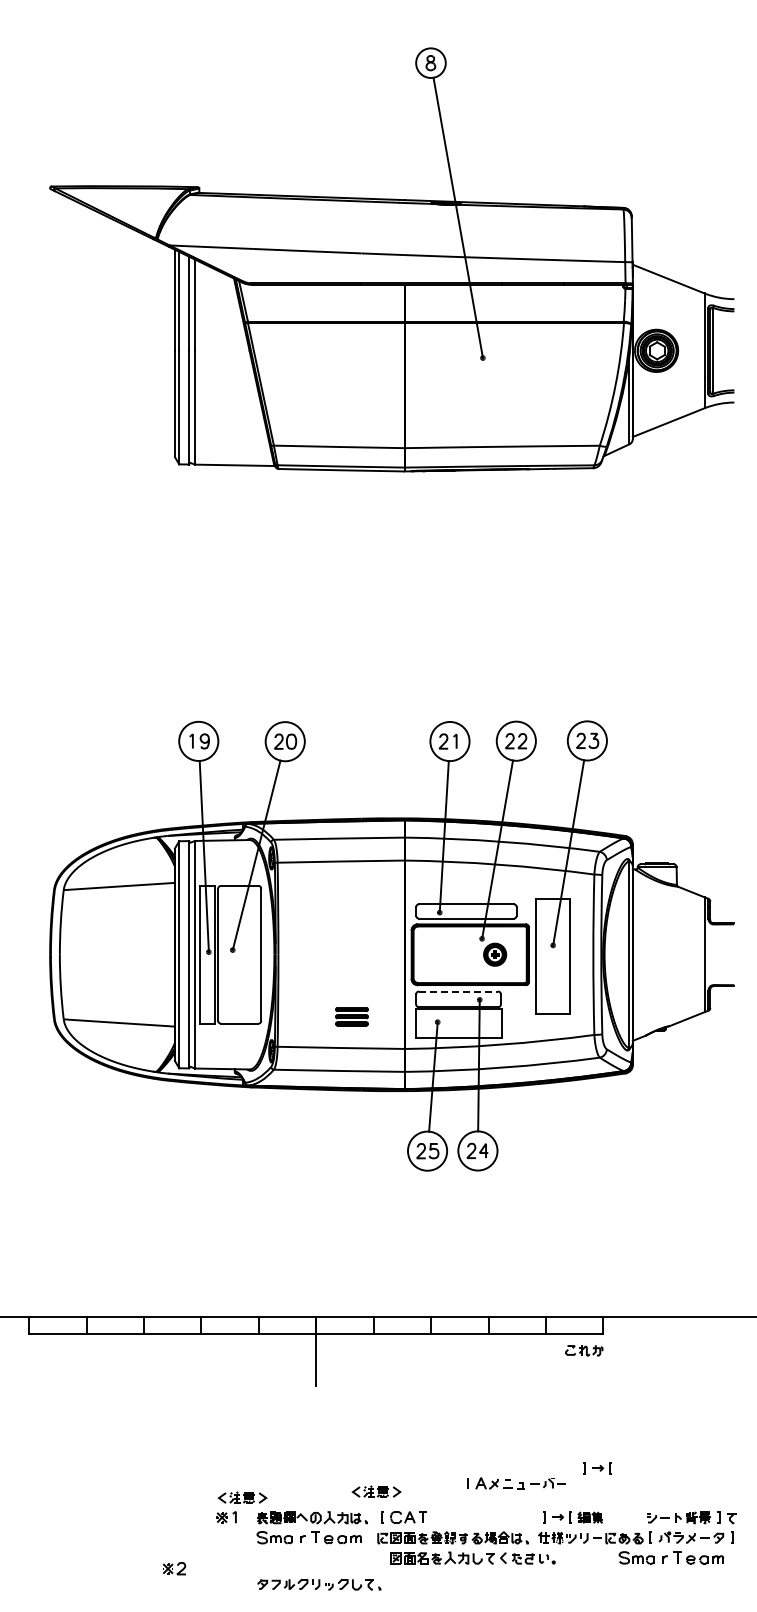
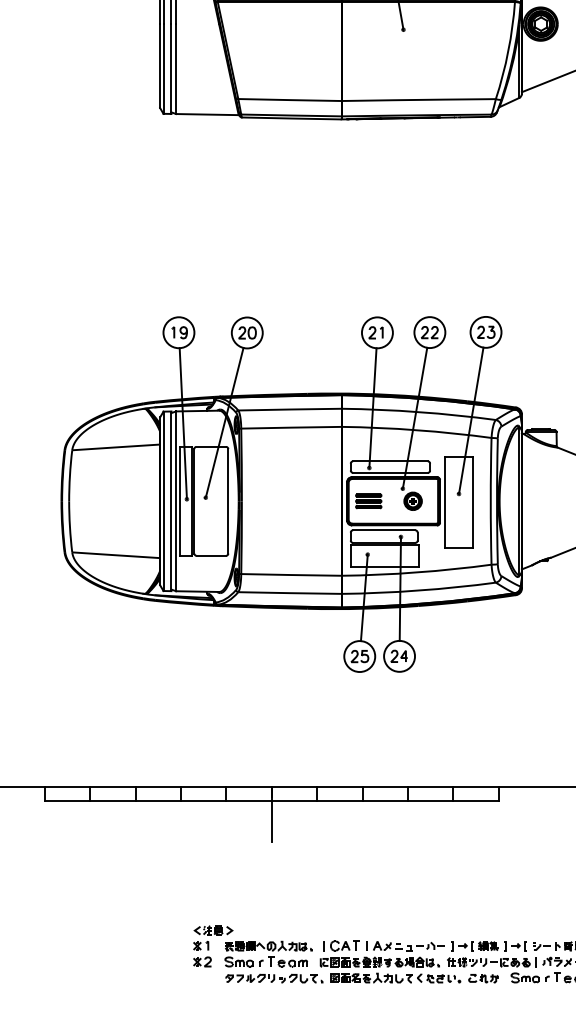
line: (459, 991) -> (384, 530), dashed -> solid
part: (351, 1016) -> (368, 501), moved
part: (584, 1350) -> (483, 978), moved
part: (597, 1468) -> (515, 946), moved
part: (516, 1483) -> (405, 946), moved
part: (376, 1491) -> (319, 925), removed
part: (174, 1568) -> (202, 961), moved
part: (319, 1584) -> (274, 978), moved

